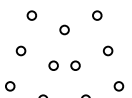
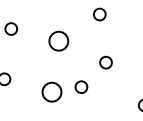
circle: (64, 29) -> (58, 40), size x1.6
circle: (108, 50) -> (106, 61), moved
circle: (53, 65) -> (51, 91), size x1.6

